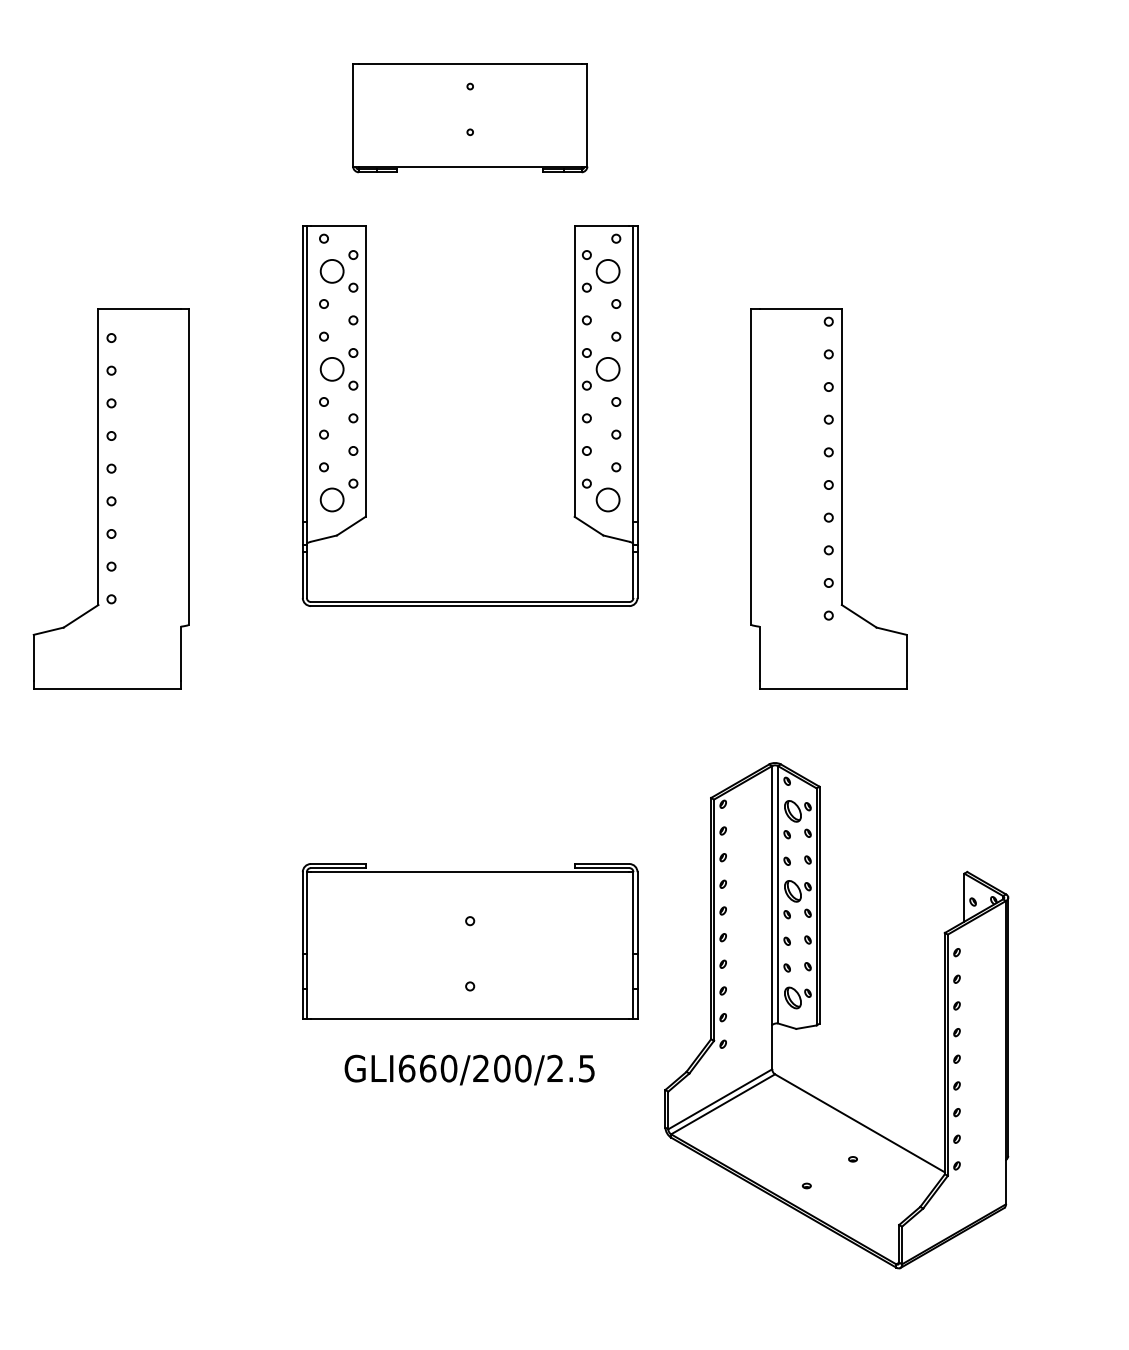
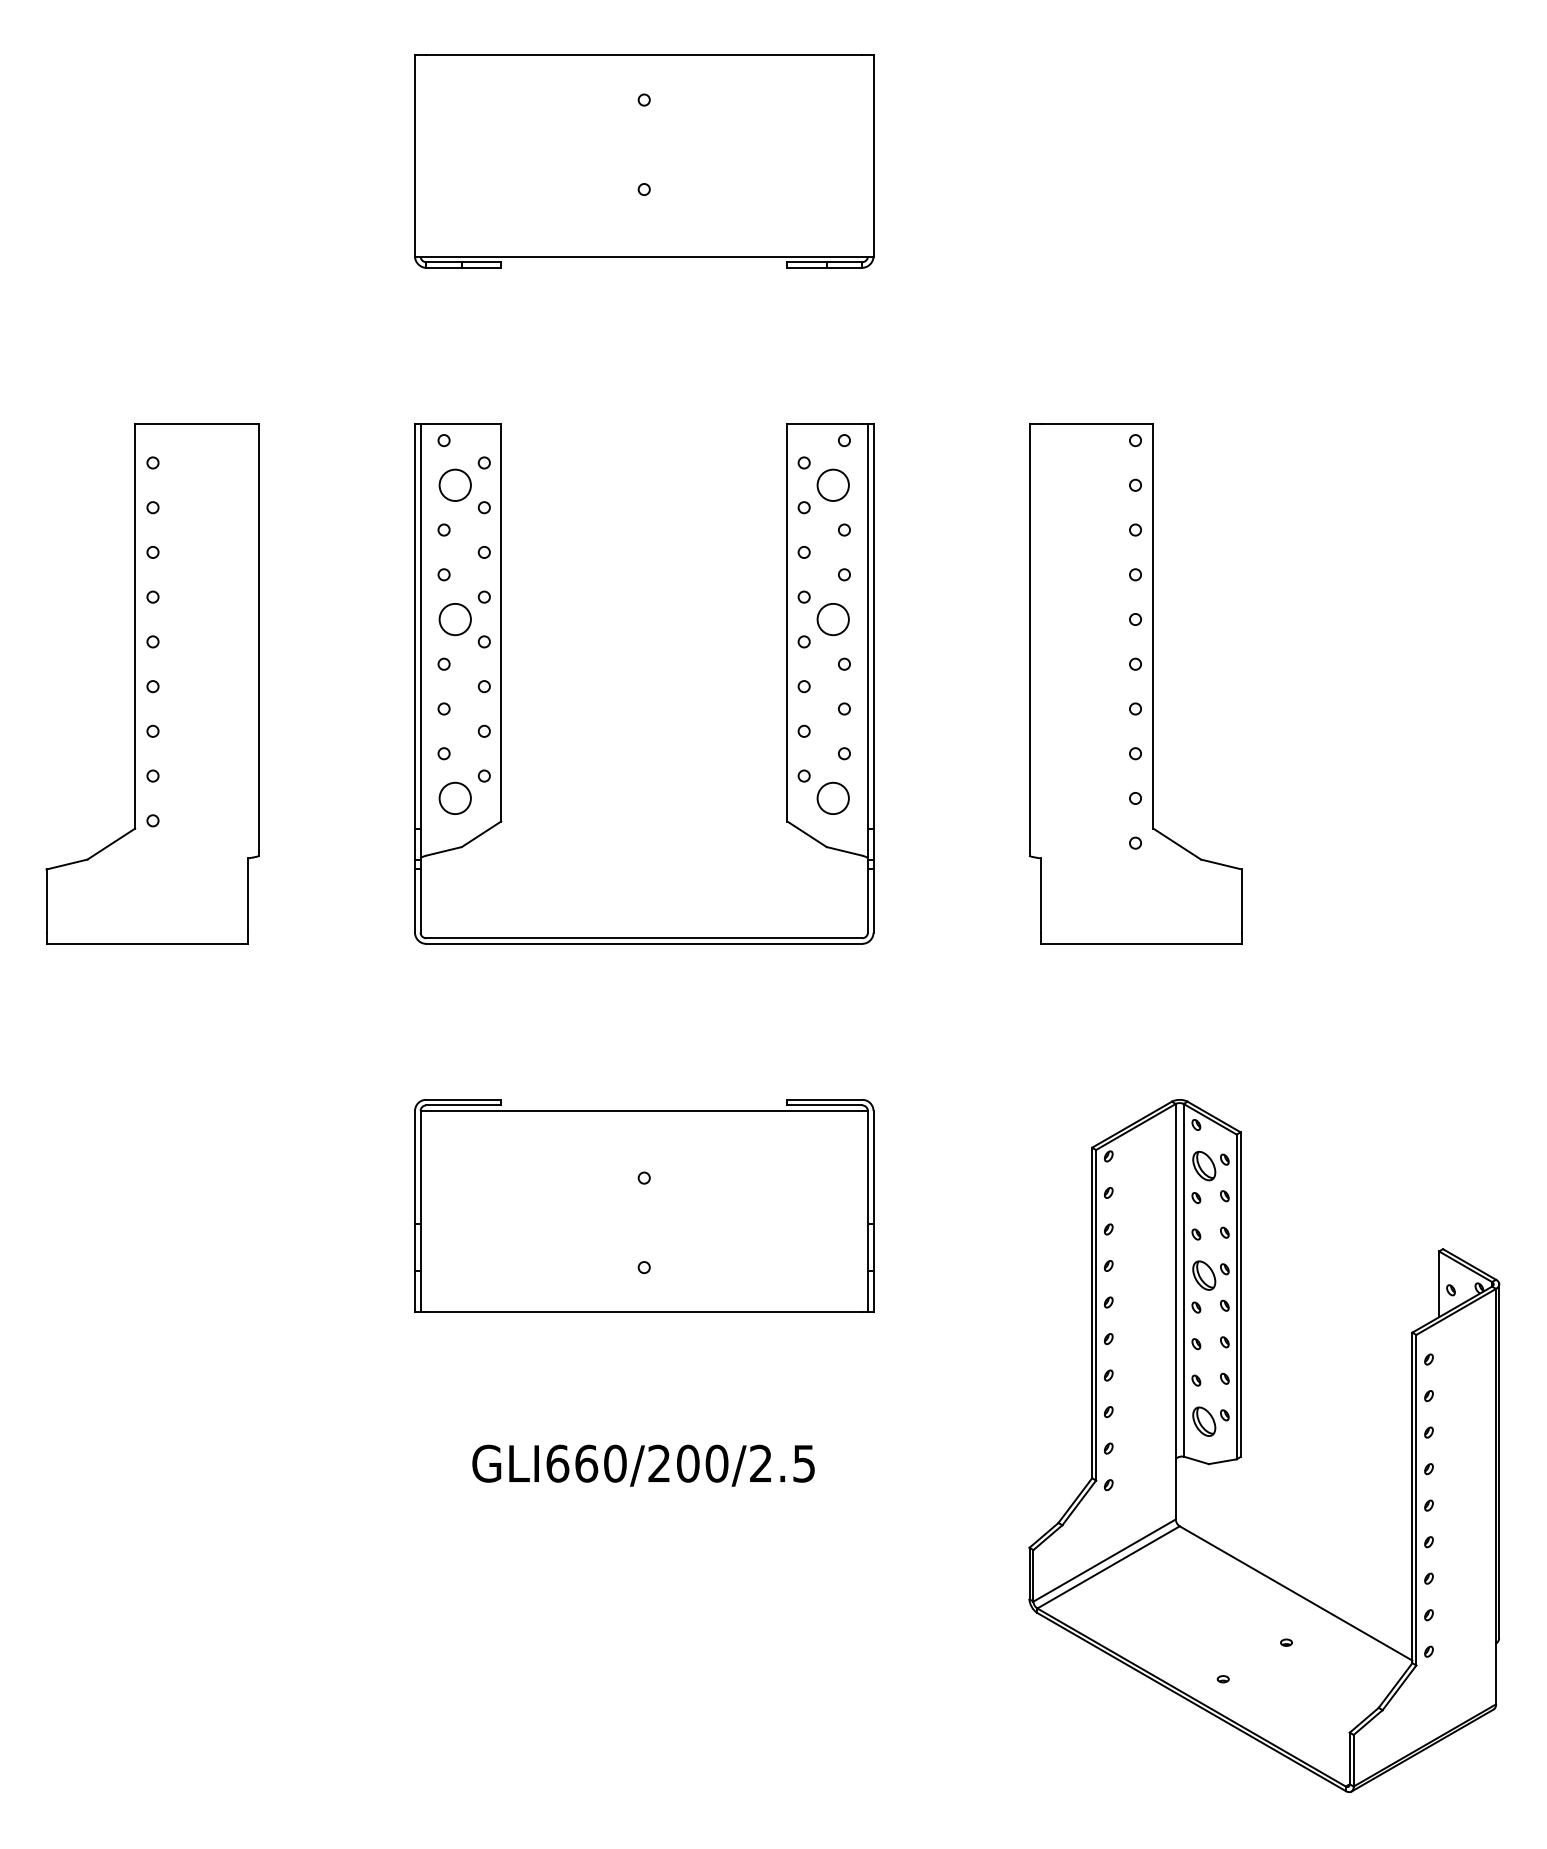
part: (470, 117) -> (644, 160), size x1.43
part: (366, 415) -> (502, 682), moved
part: (470, 941) -> (644, 1205), moved
part: (820, 1015) -> (1241, 1445), moved

